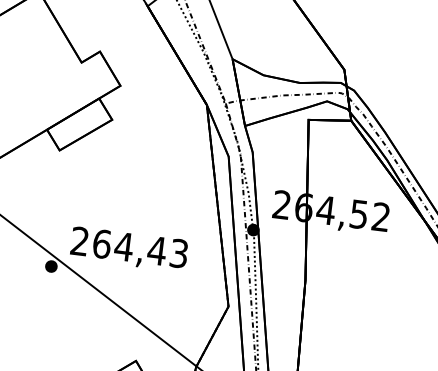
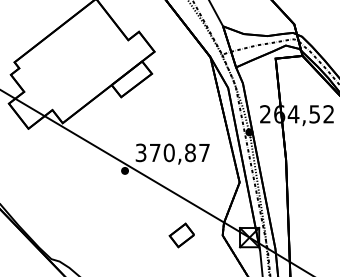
text: (129, 246) -> (172, 152), 264,43 -> 370,87

